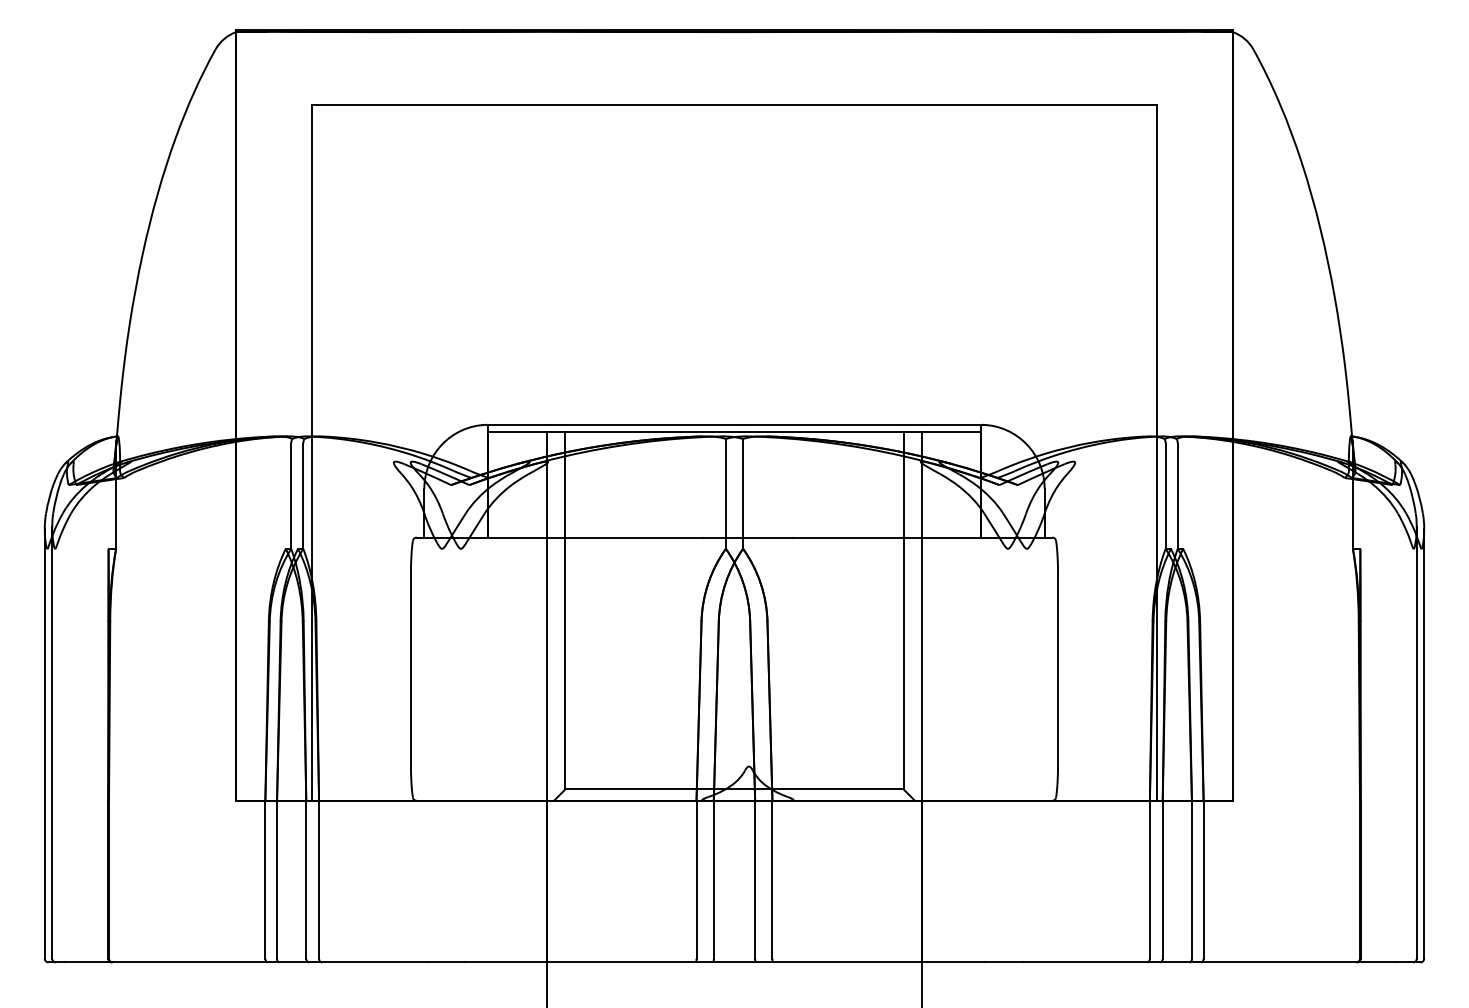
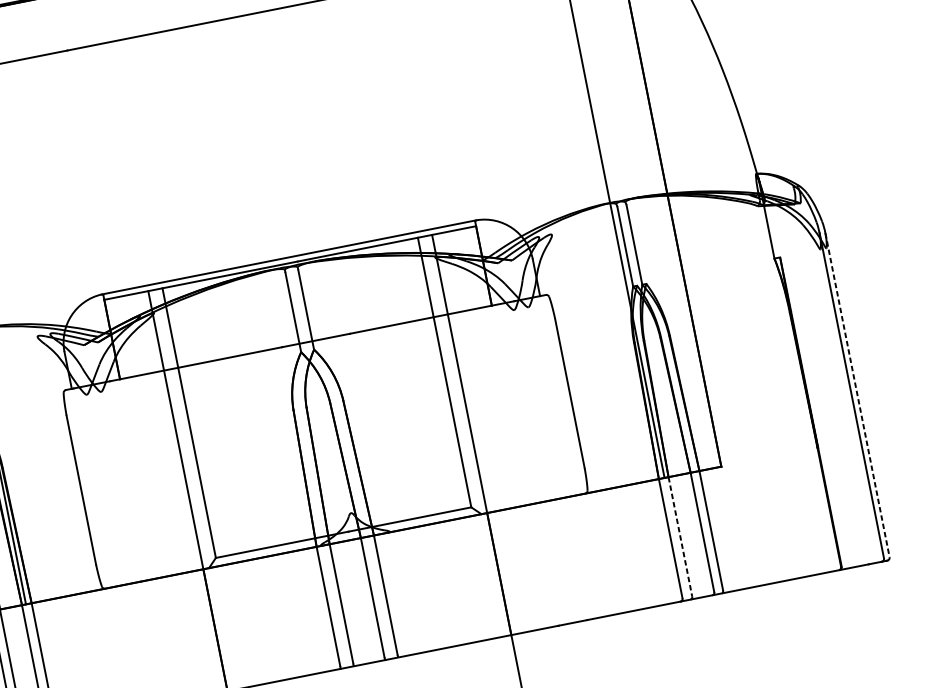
line: (1424, 743) -> (857, 394), solid -> dashed
line: (1162, 879) -> (680, 536), solid -> dashed

